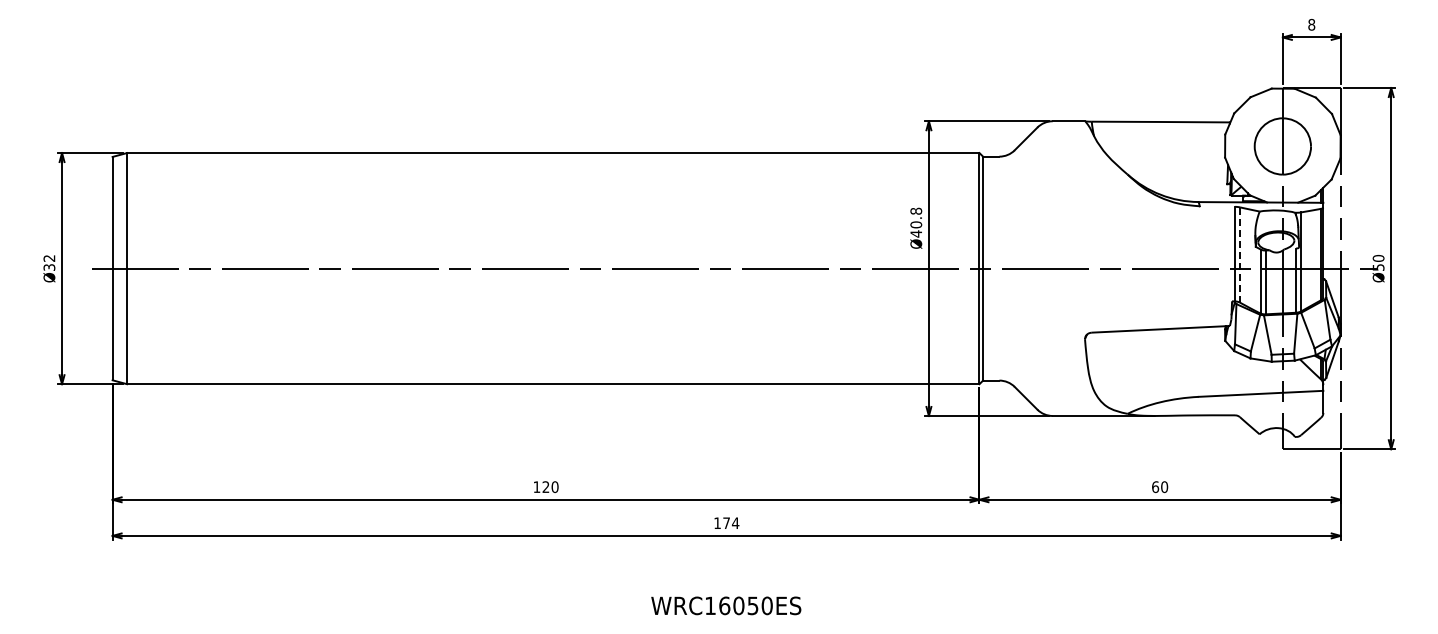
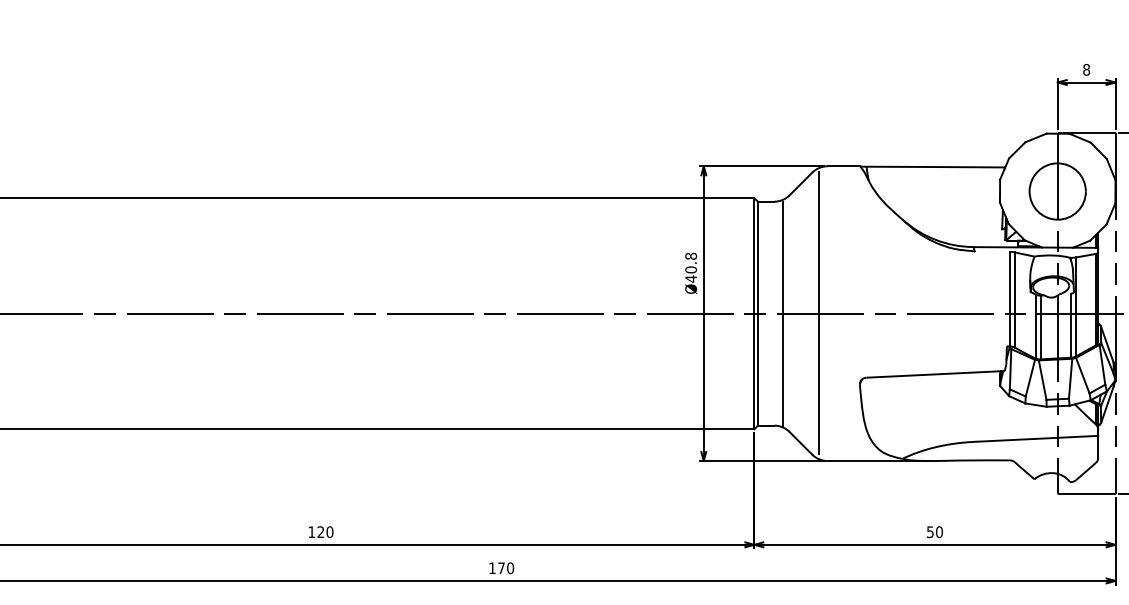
line: (1240, 255) -> (1015, 300), dashed -> solid
line: (1043, 267) -> (818, 312), added
line: (1008, 268) -> (783, 313), added
text: (1155, 487) -> (930, 532), 60 -> 50
text: (735, 523) -> (510, 568), 174 -> 170

